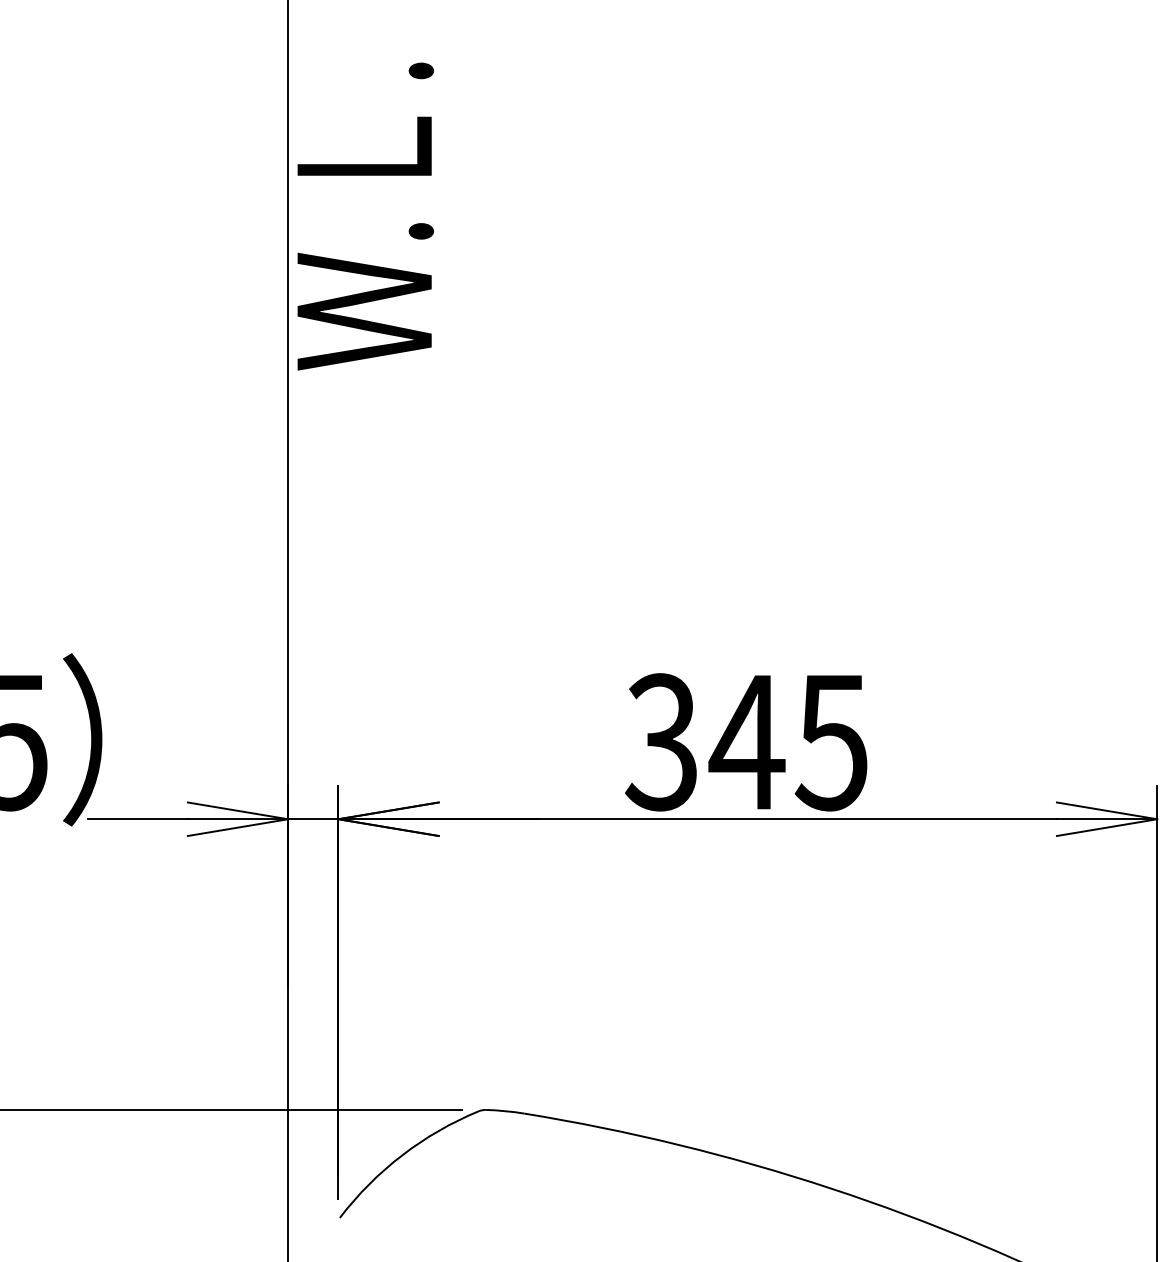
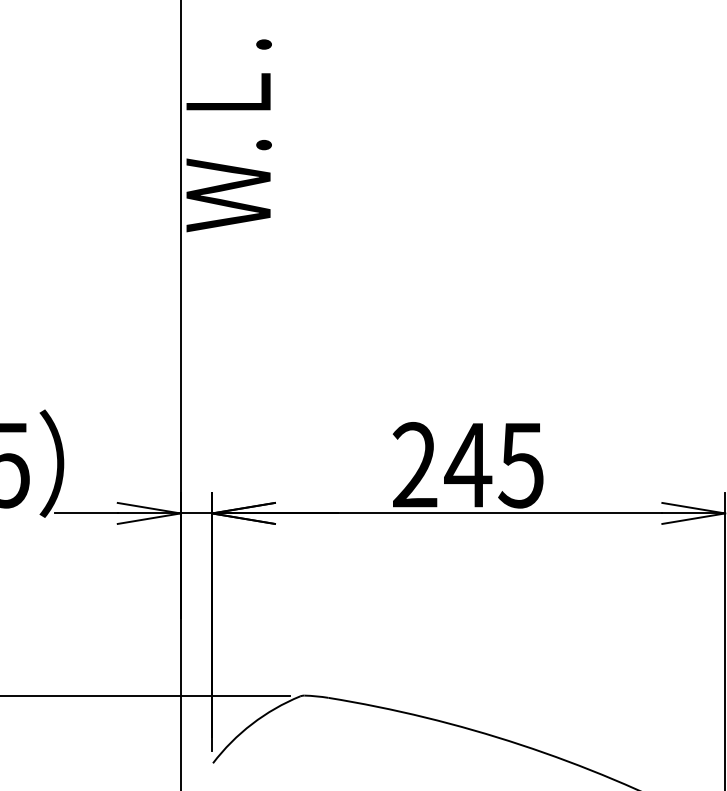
text: (661, 742) -> (414, 465), 345 -> 245

